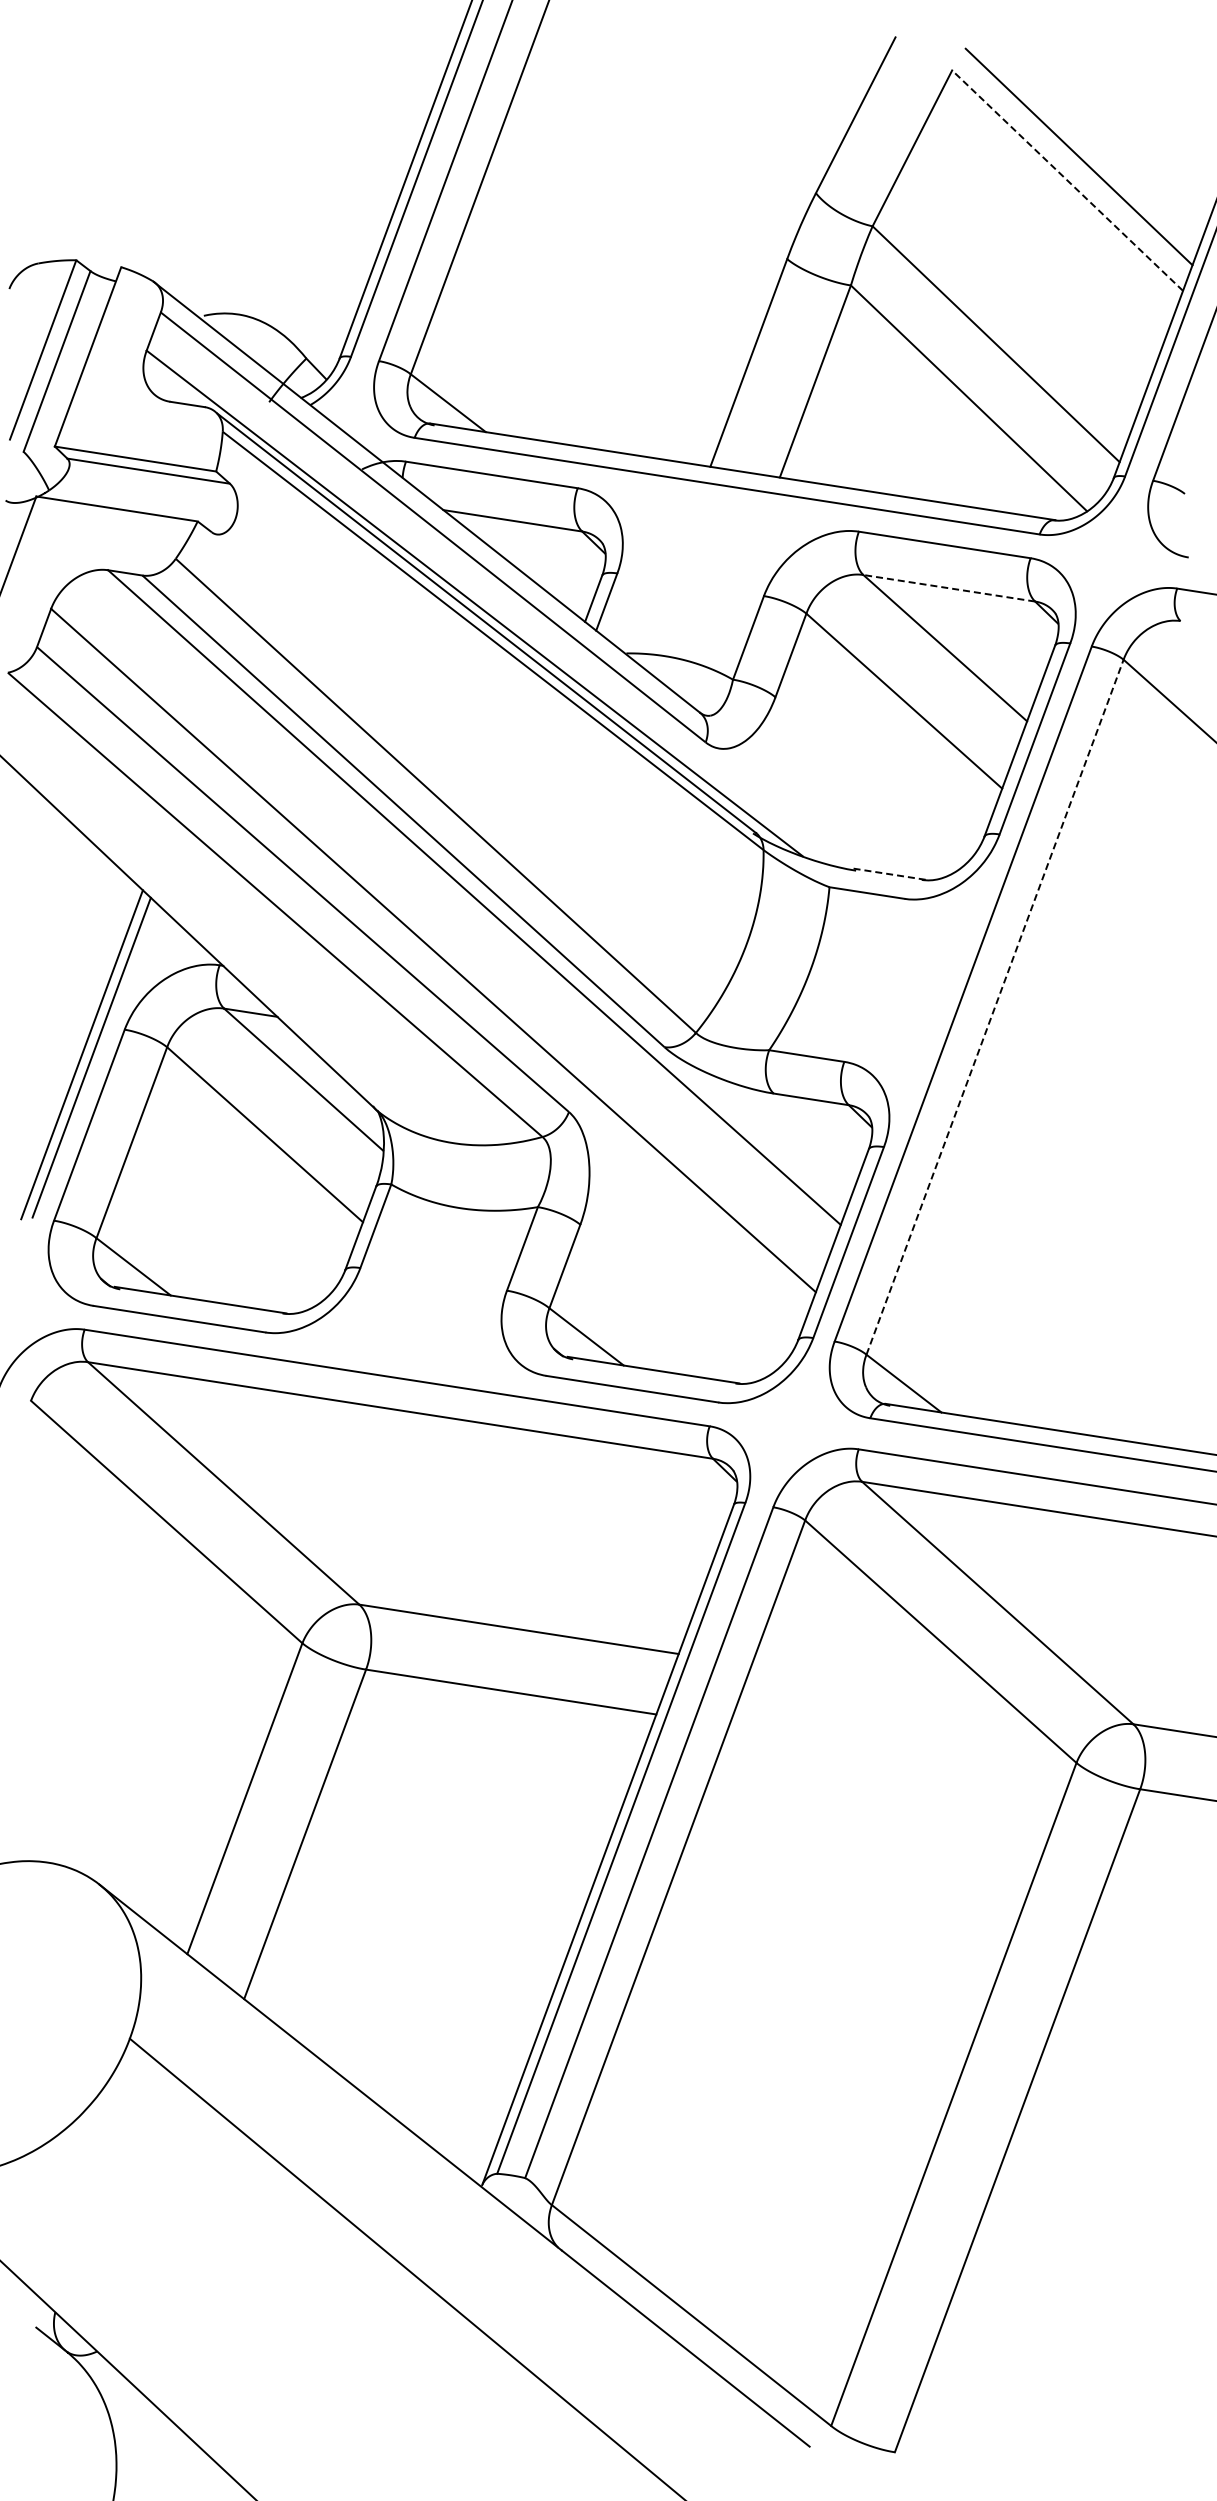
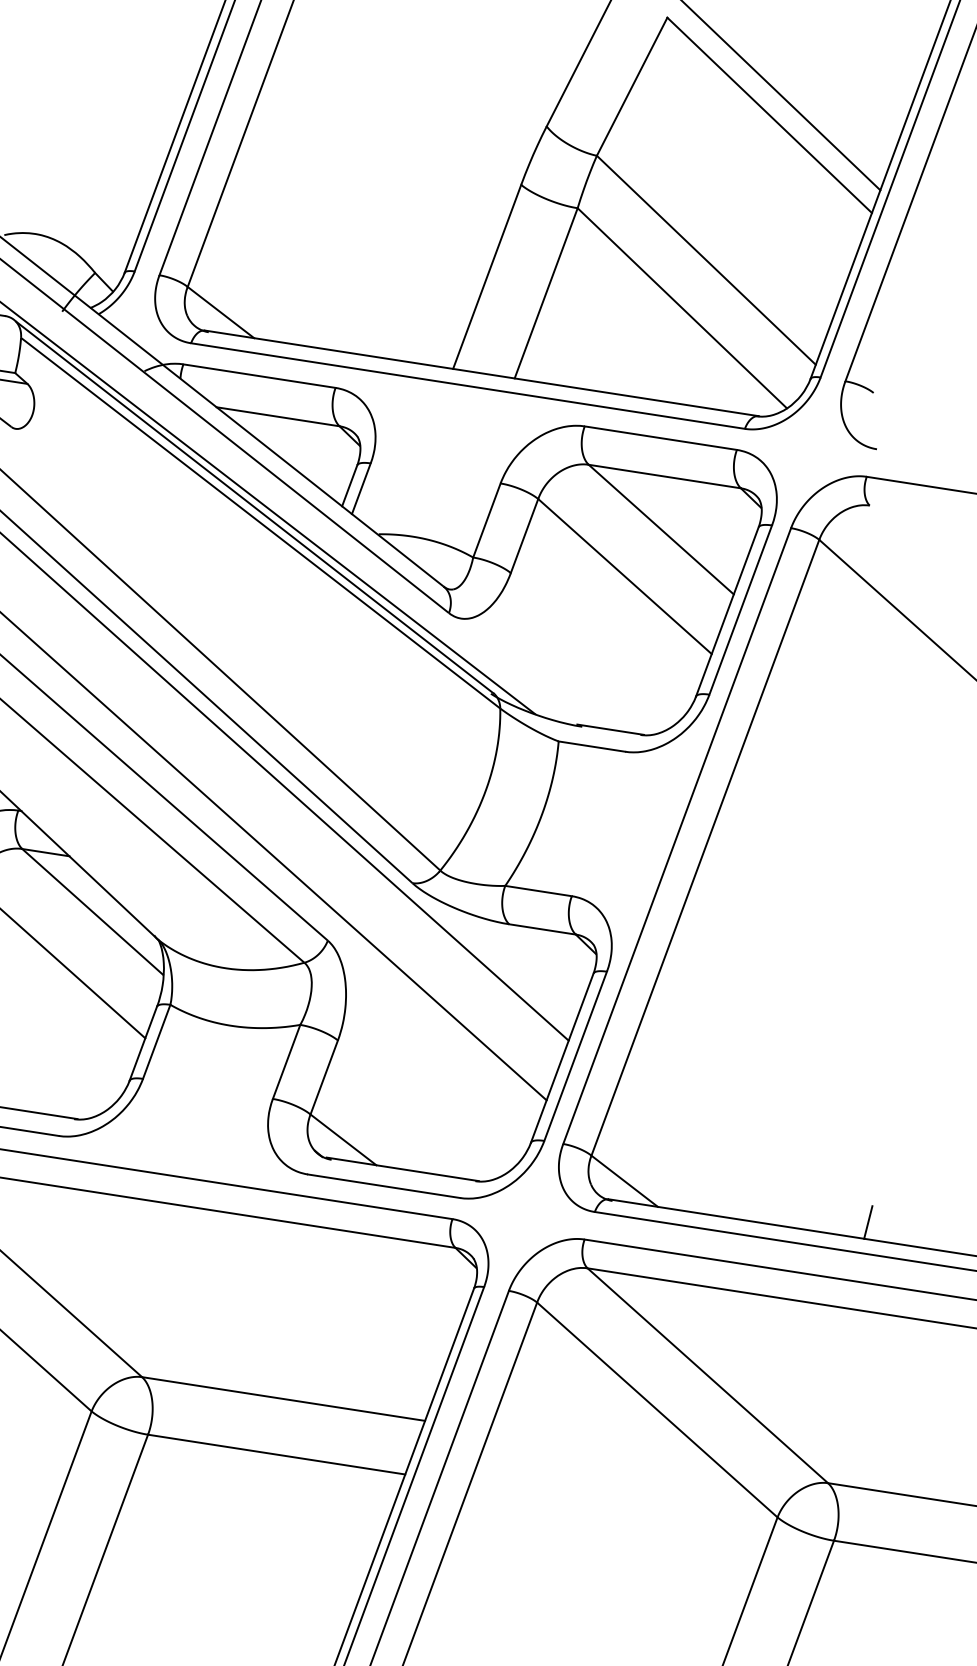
line: (1067, 180) -> (769, 115), dashed -> solid
line: (949, 588) -> (665, 476), dashed -> solid
line: (887, 873) -> (610, 729), dashed -> solid
line: (995, 1007) -> (705, 848), dashed -> solid
line: (1178, 1429) -> (867, 1221), added

